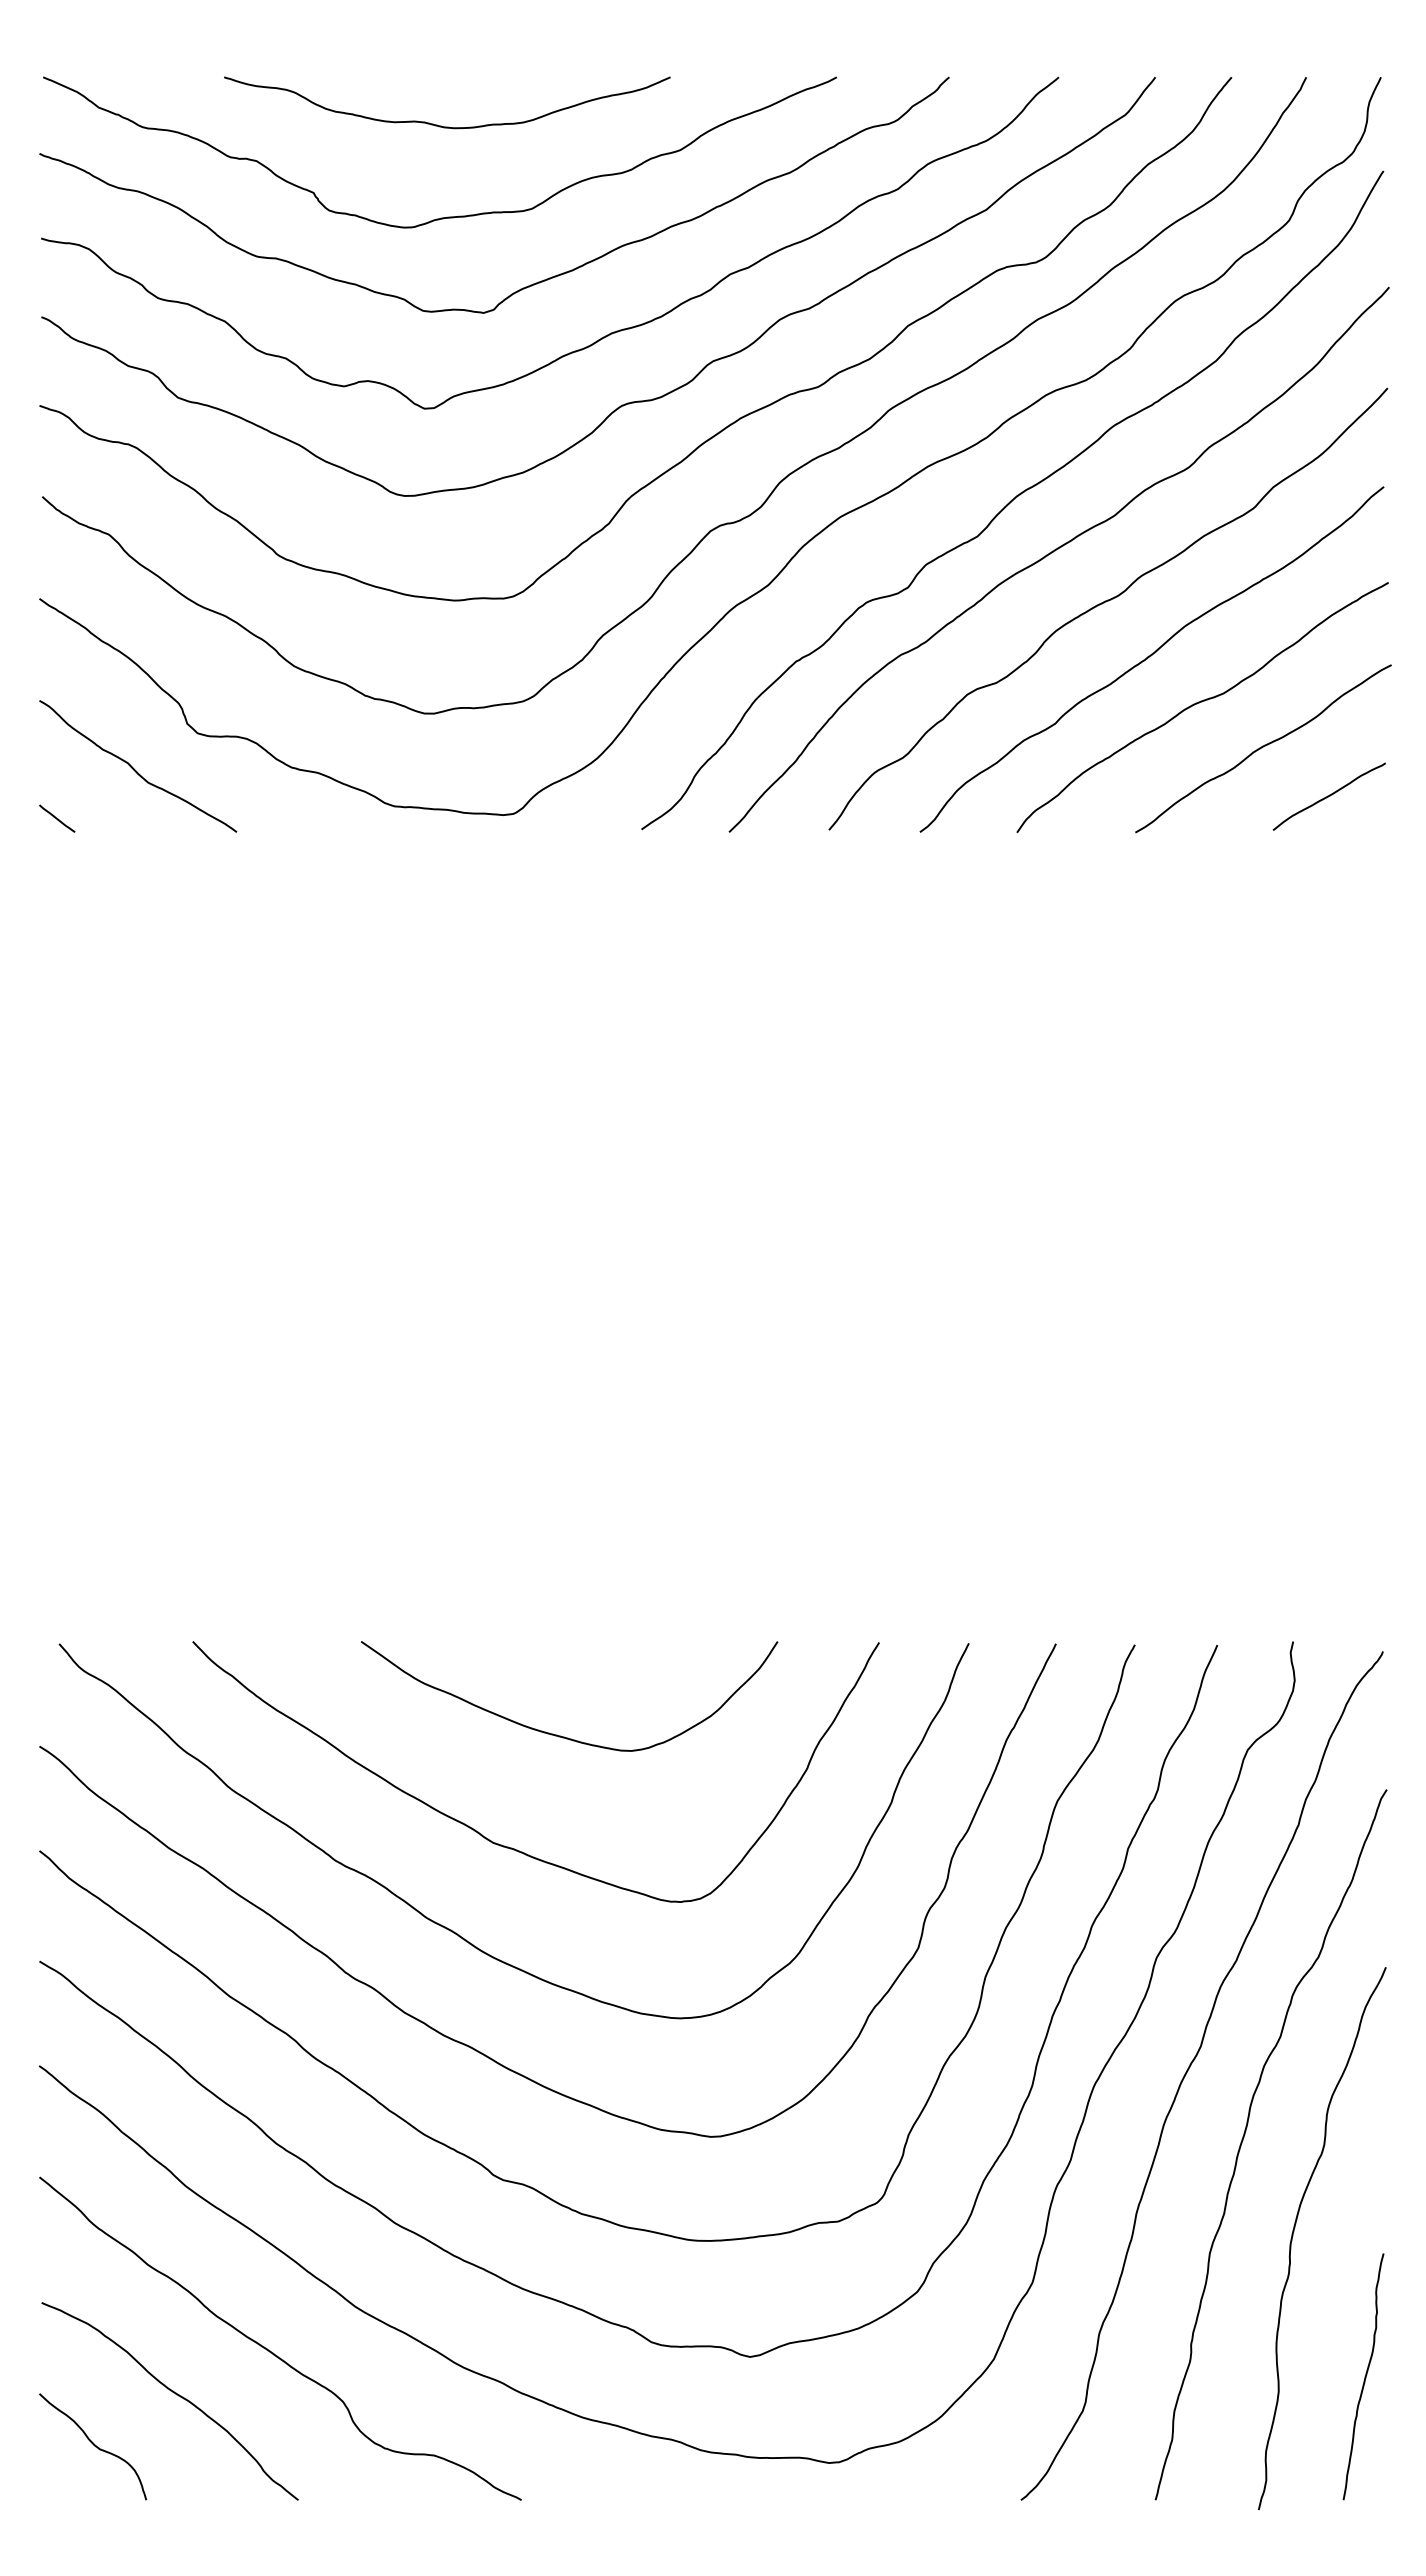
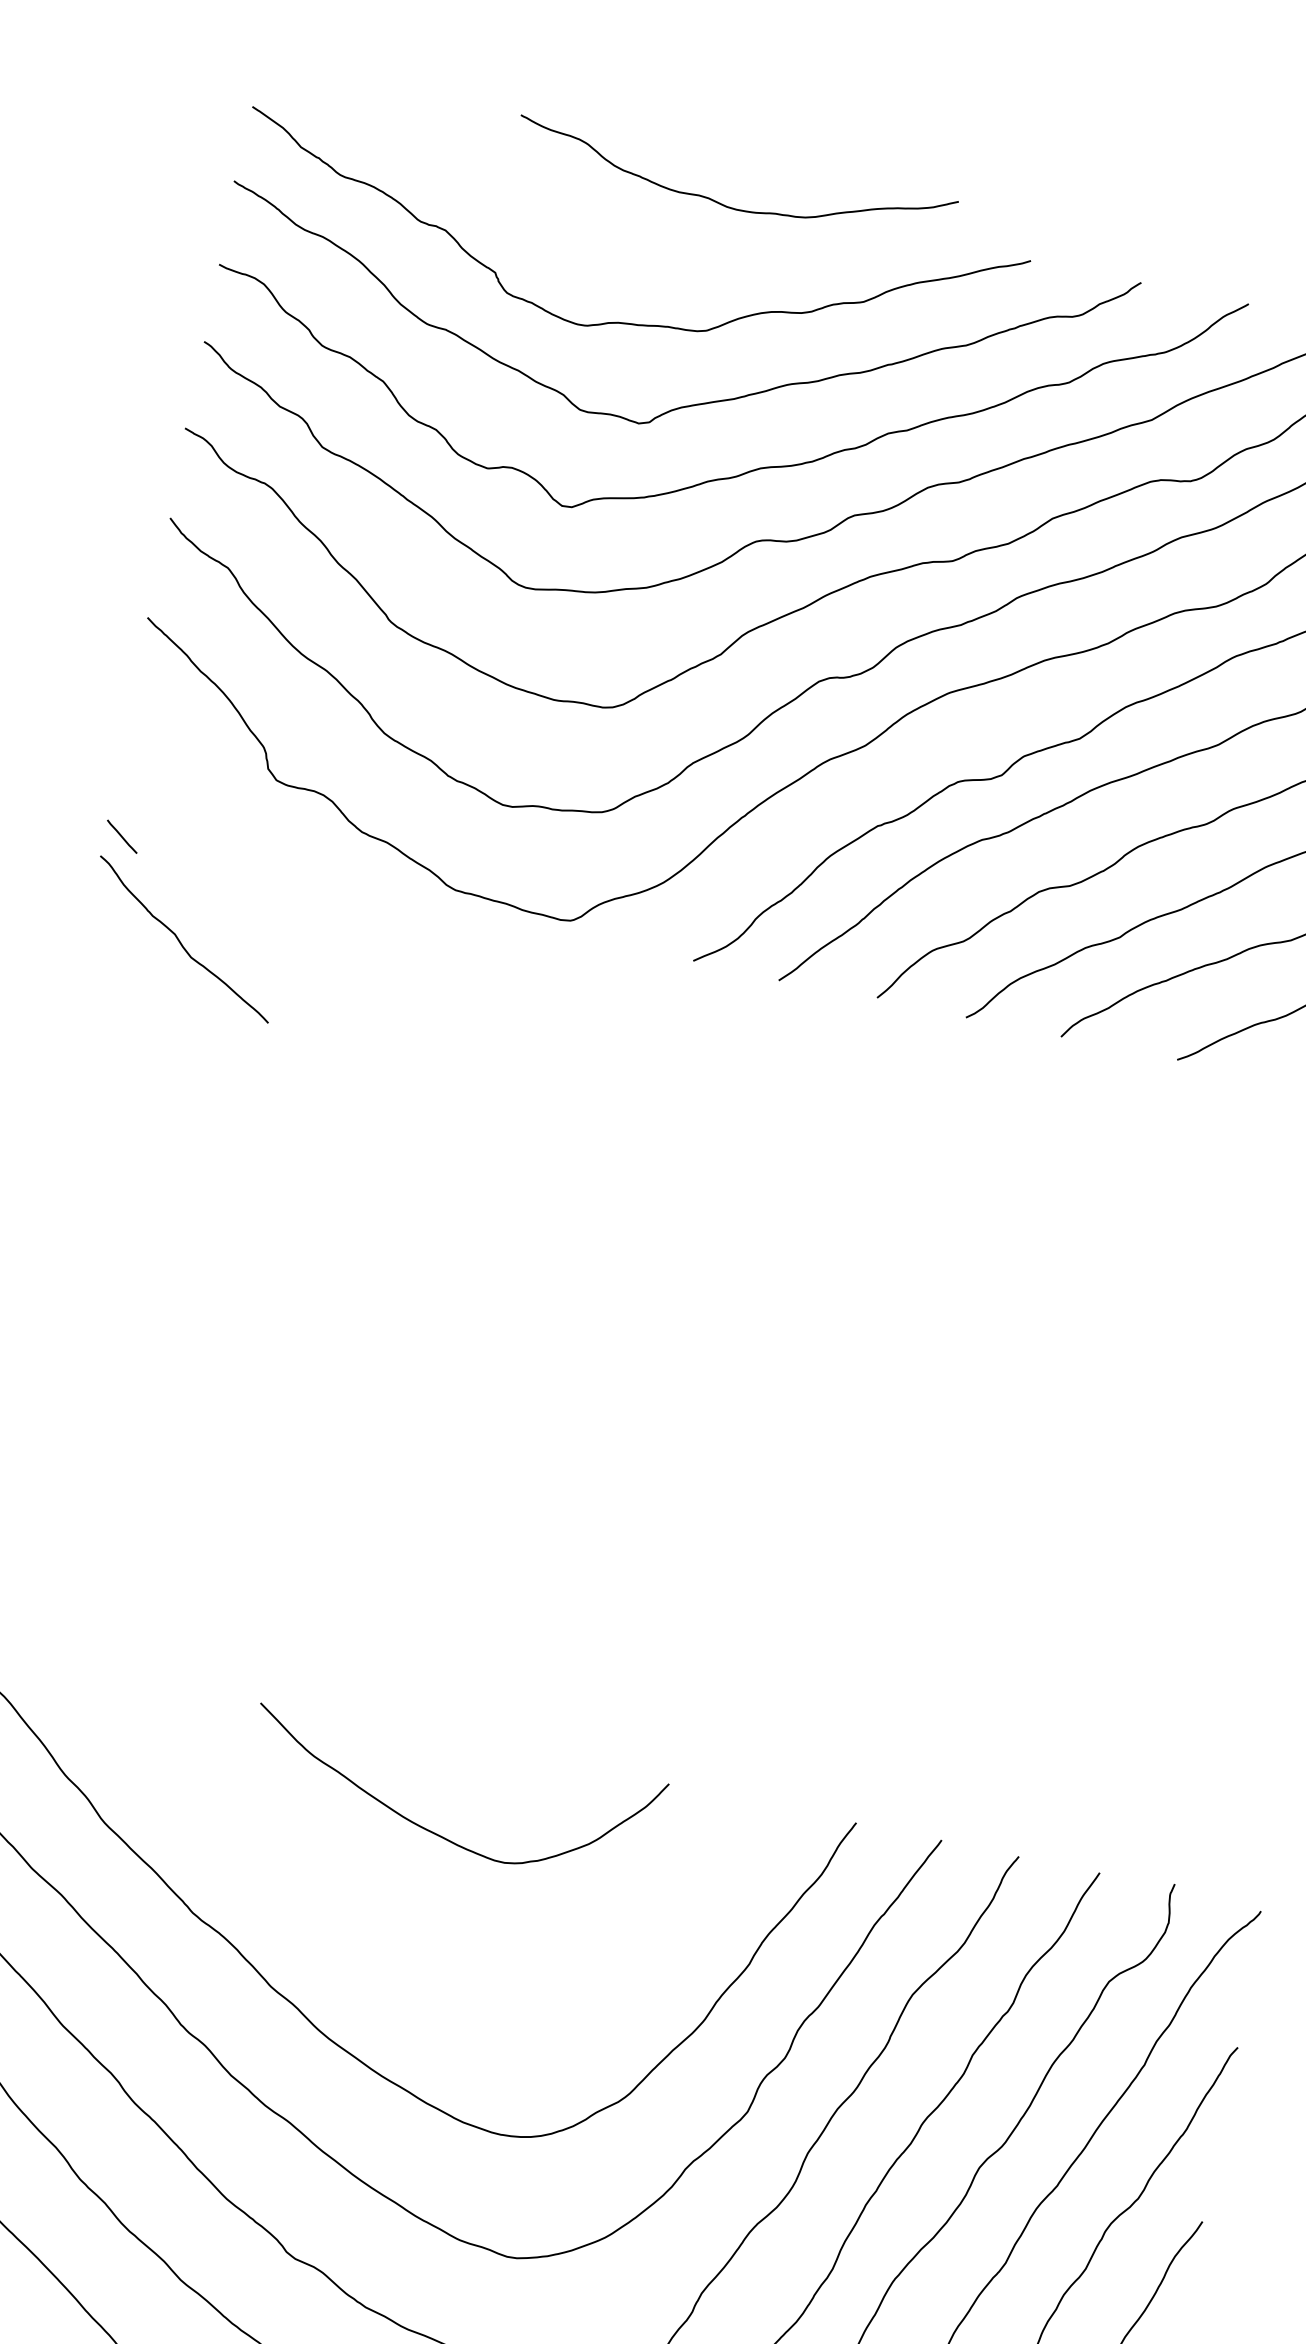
curve: (441, 125) -> (724, 204), moved
curve: (135, 769) -> (181, 942), moved
curve: (512, 1847) -> (369, 1934), removed

